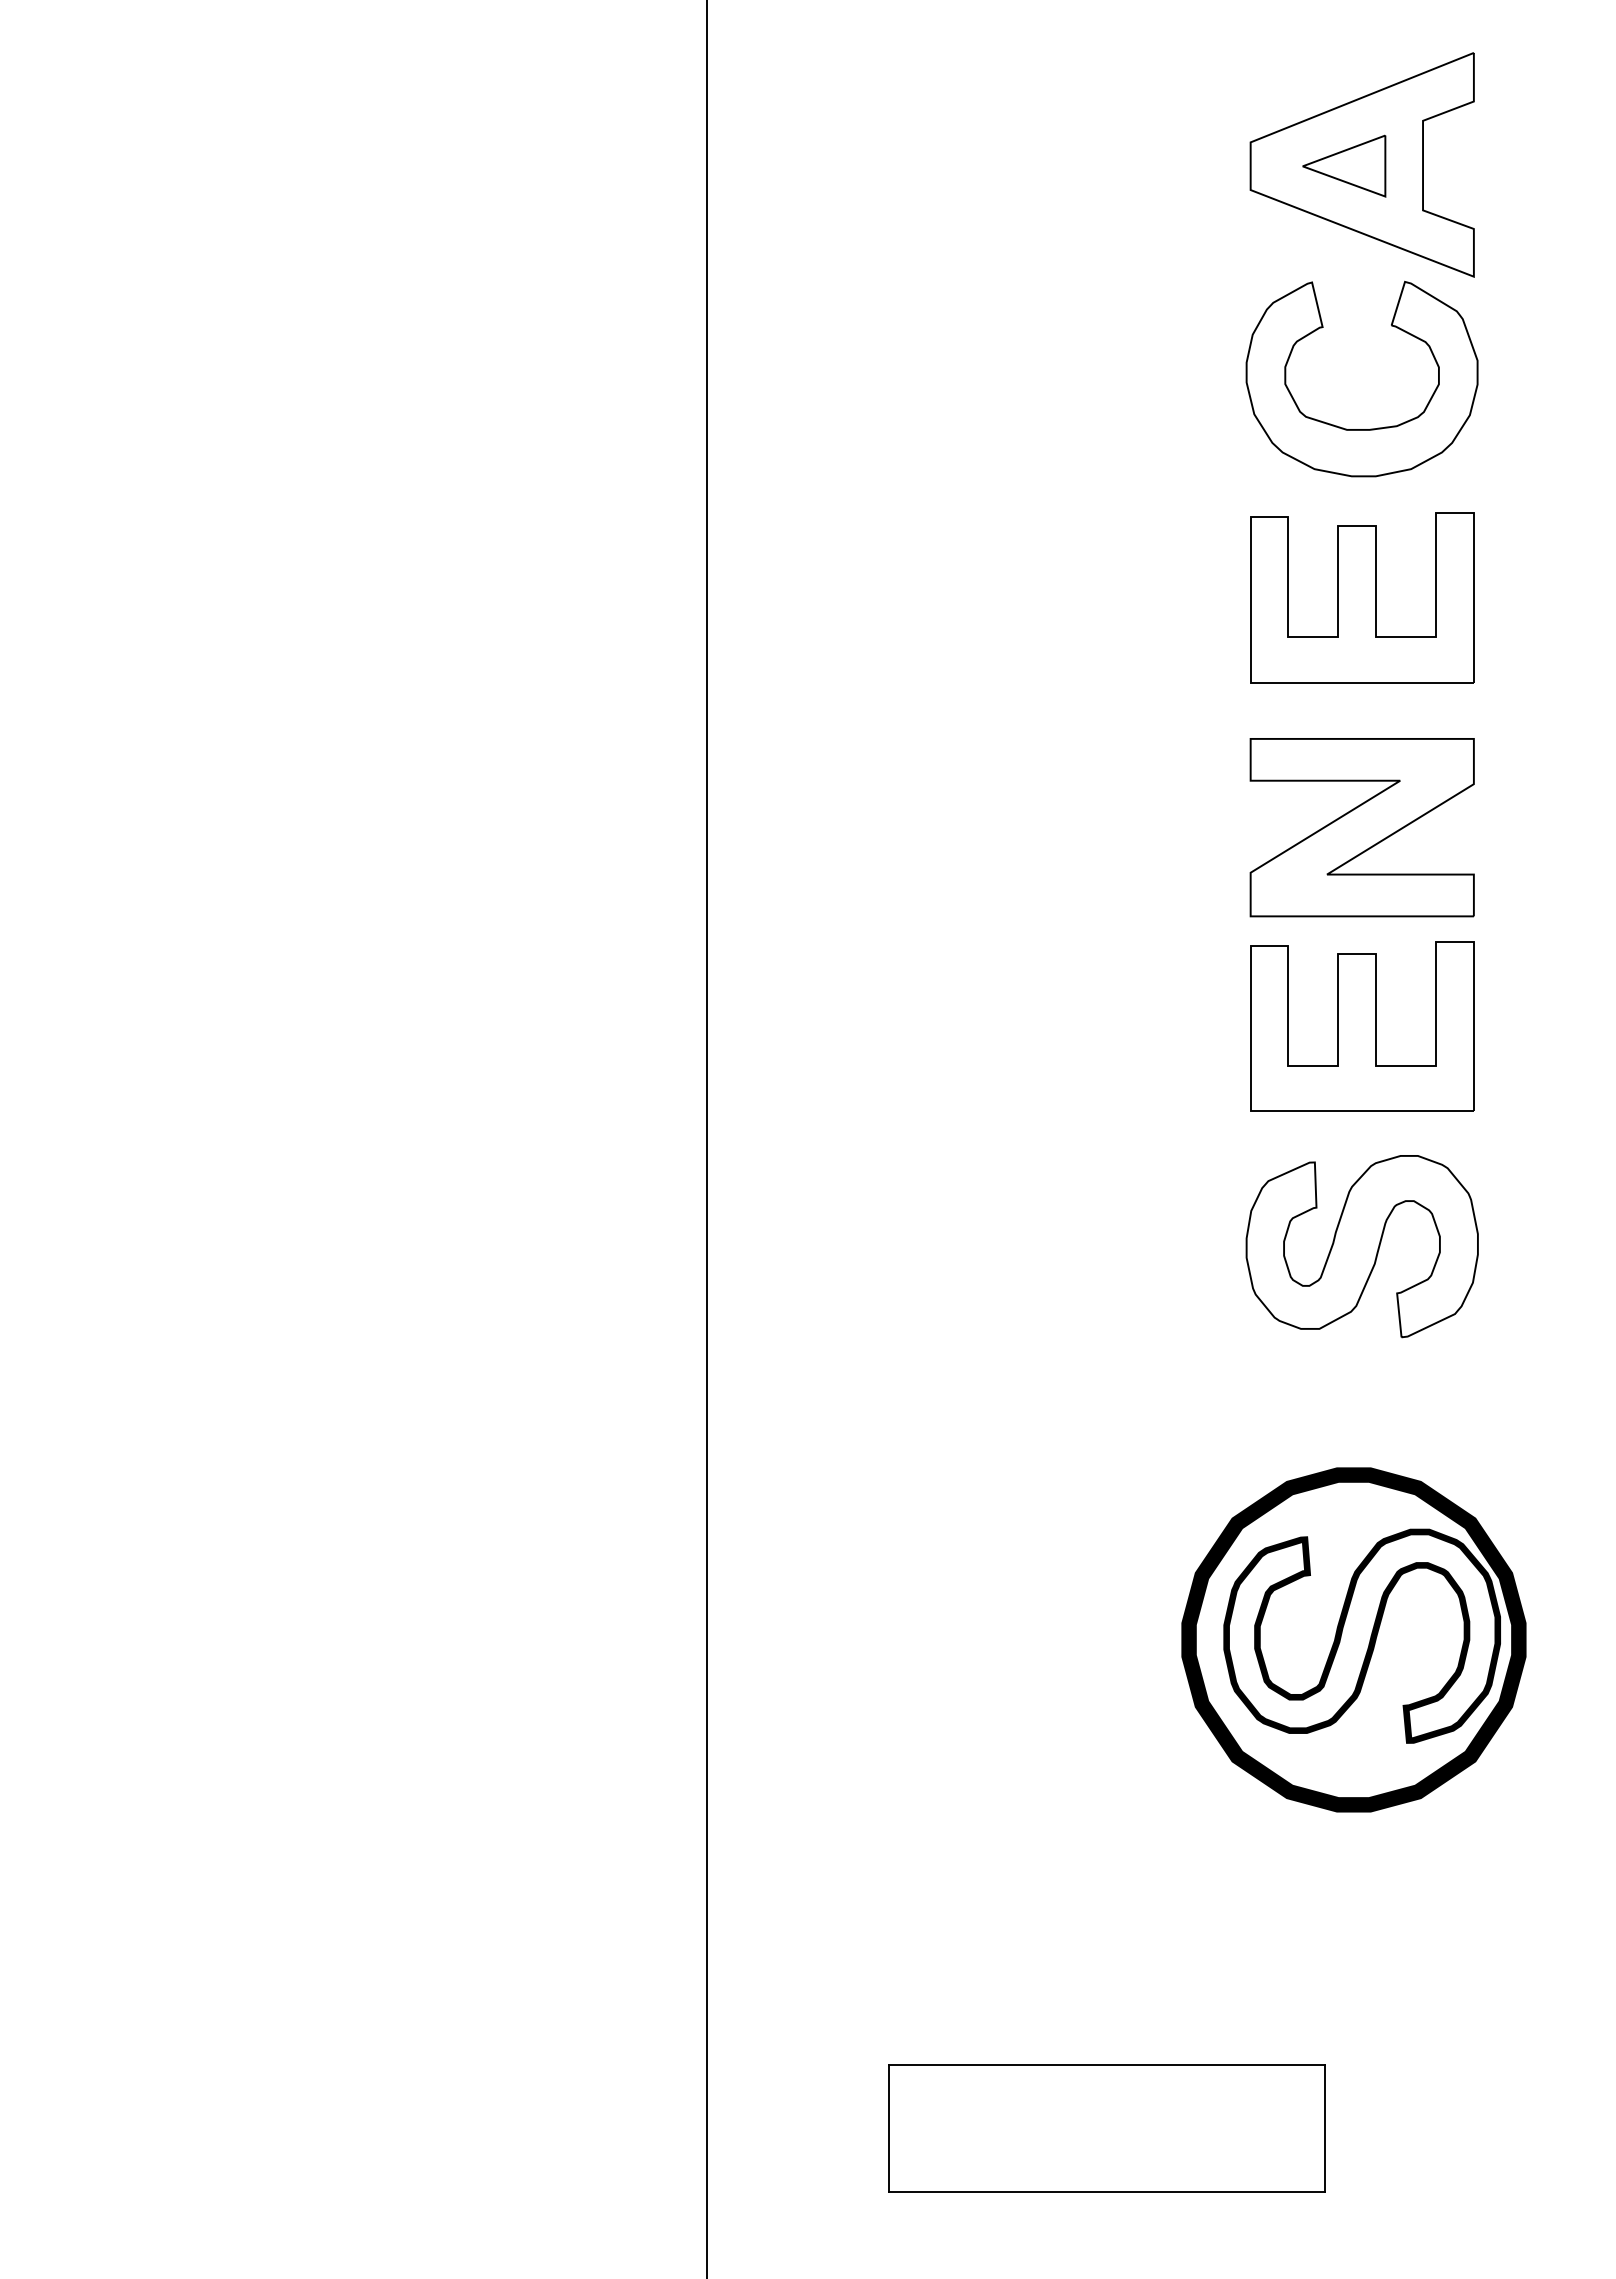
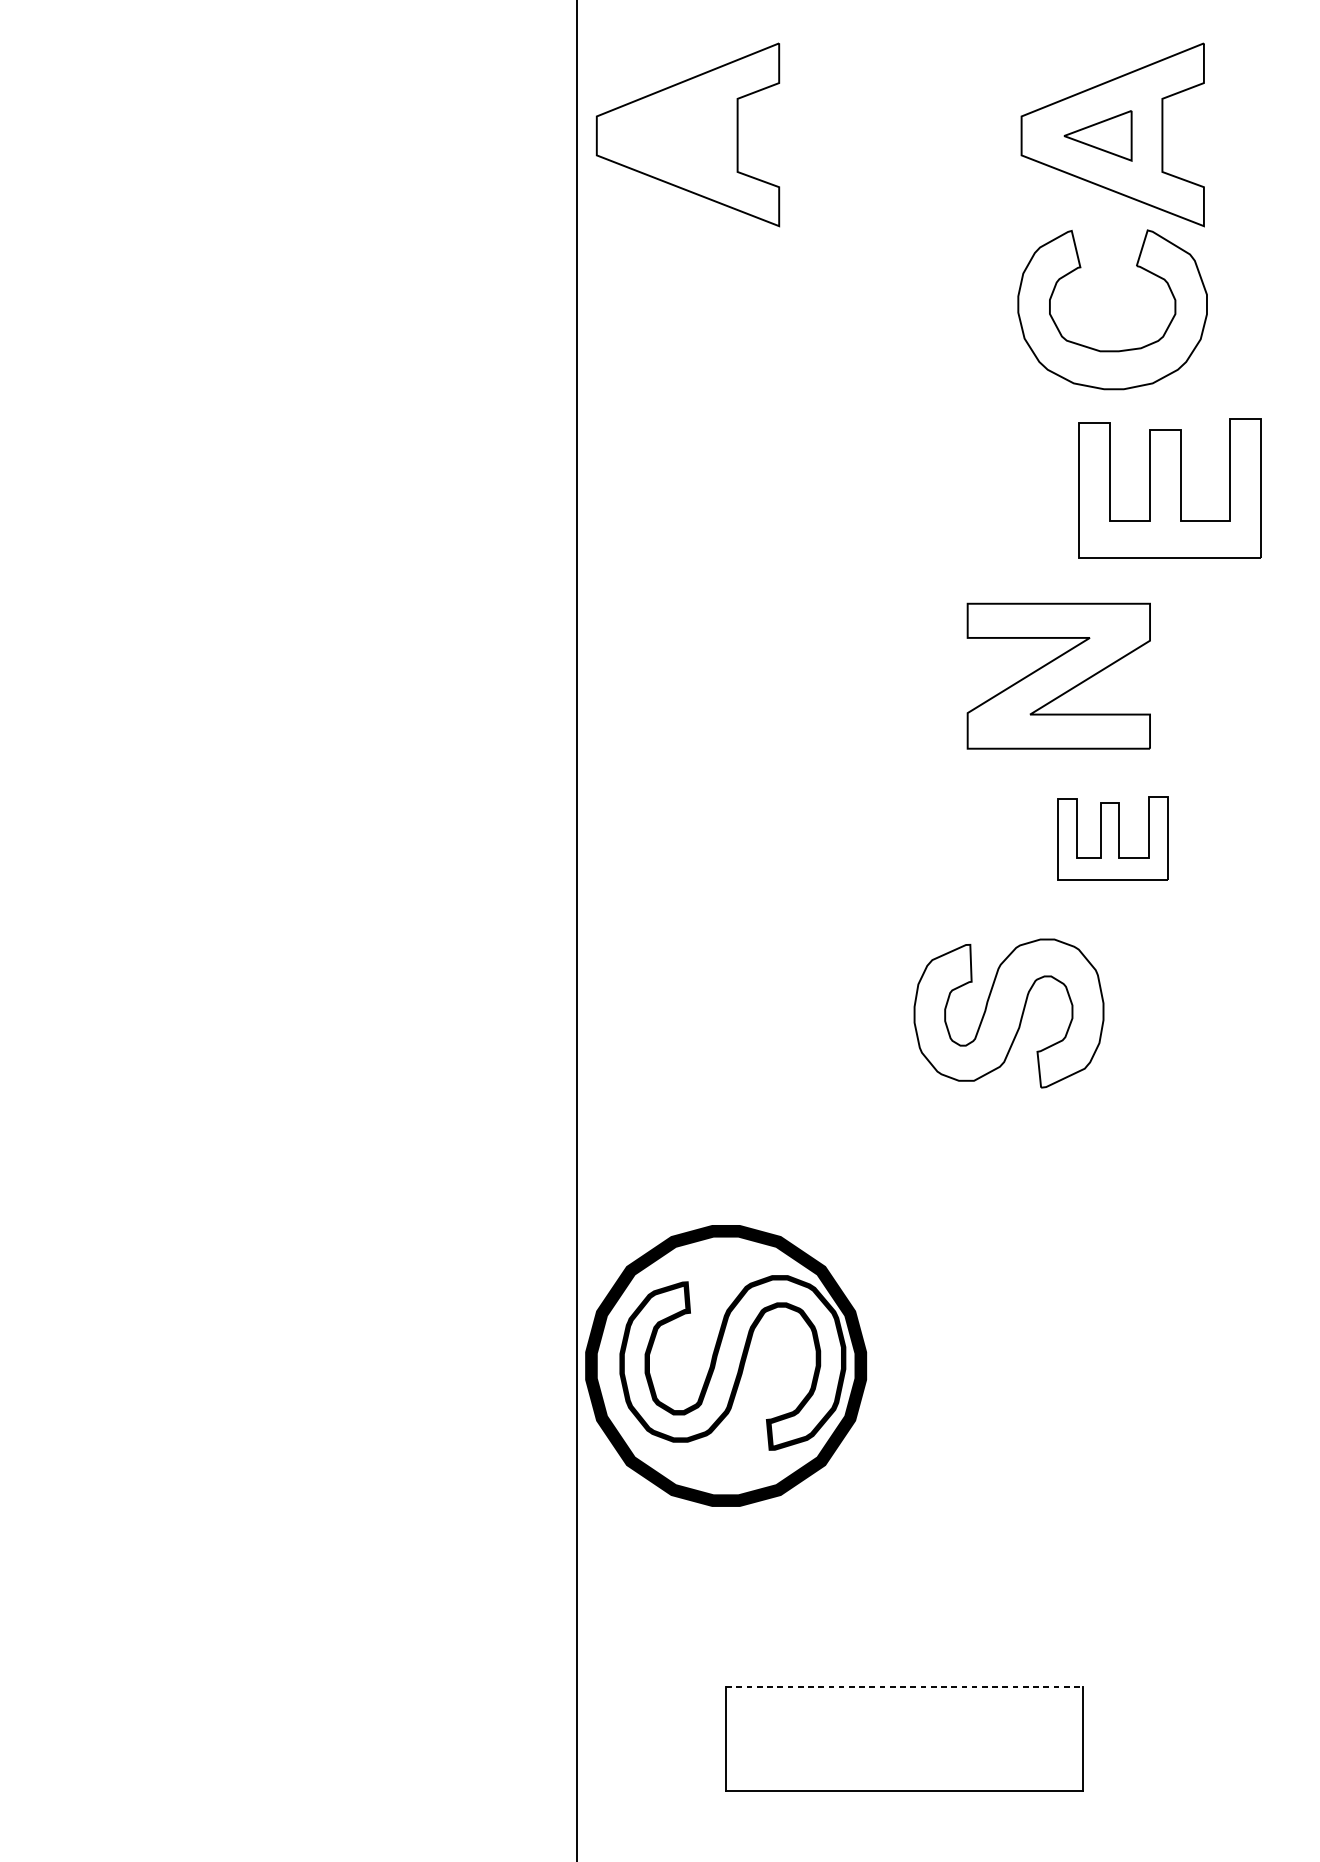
part: (841, 164) -> (687, 134), added
part: (1362, 597) -> (1170, 488), moved
part: (1361, 827) -> (1058, 676), moved
part: (1362, 1026) -> (1112, 838), size x0.6
part: (1361, 1246) -> (1008, 1013), moved
part: (1353, 1639) -> (725, 1365), moved
line: (1107, 2065) -> (904, 1687), solid -> dashed

